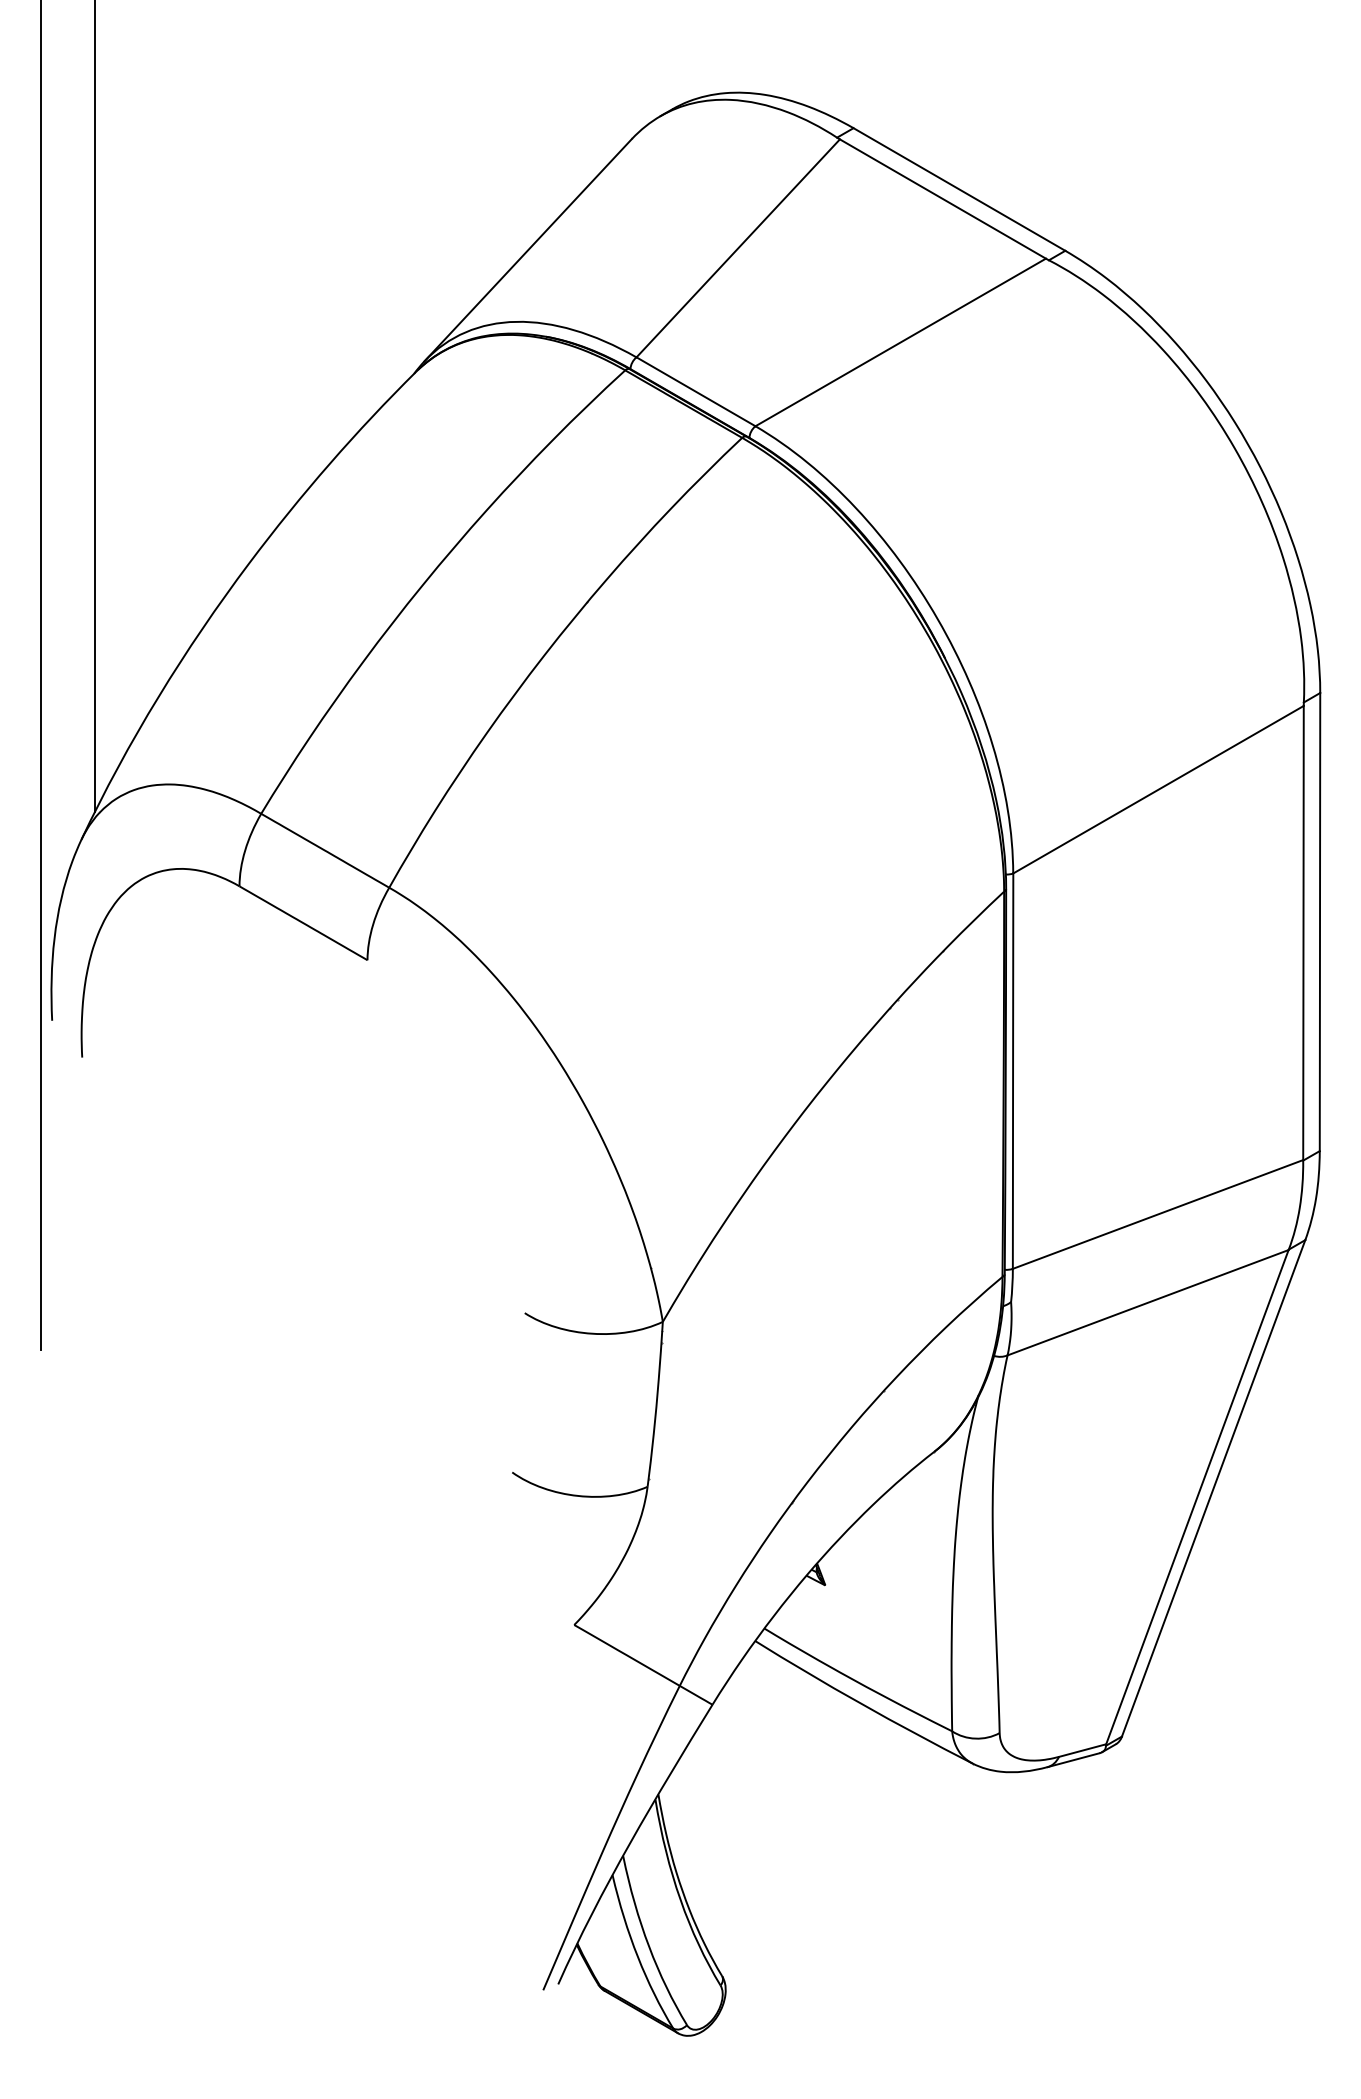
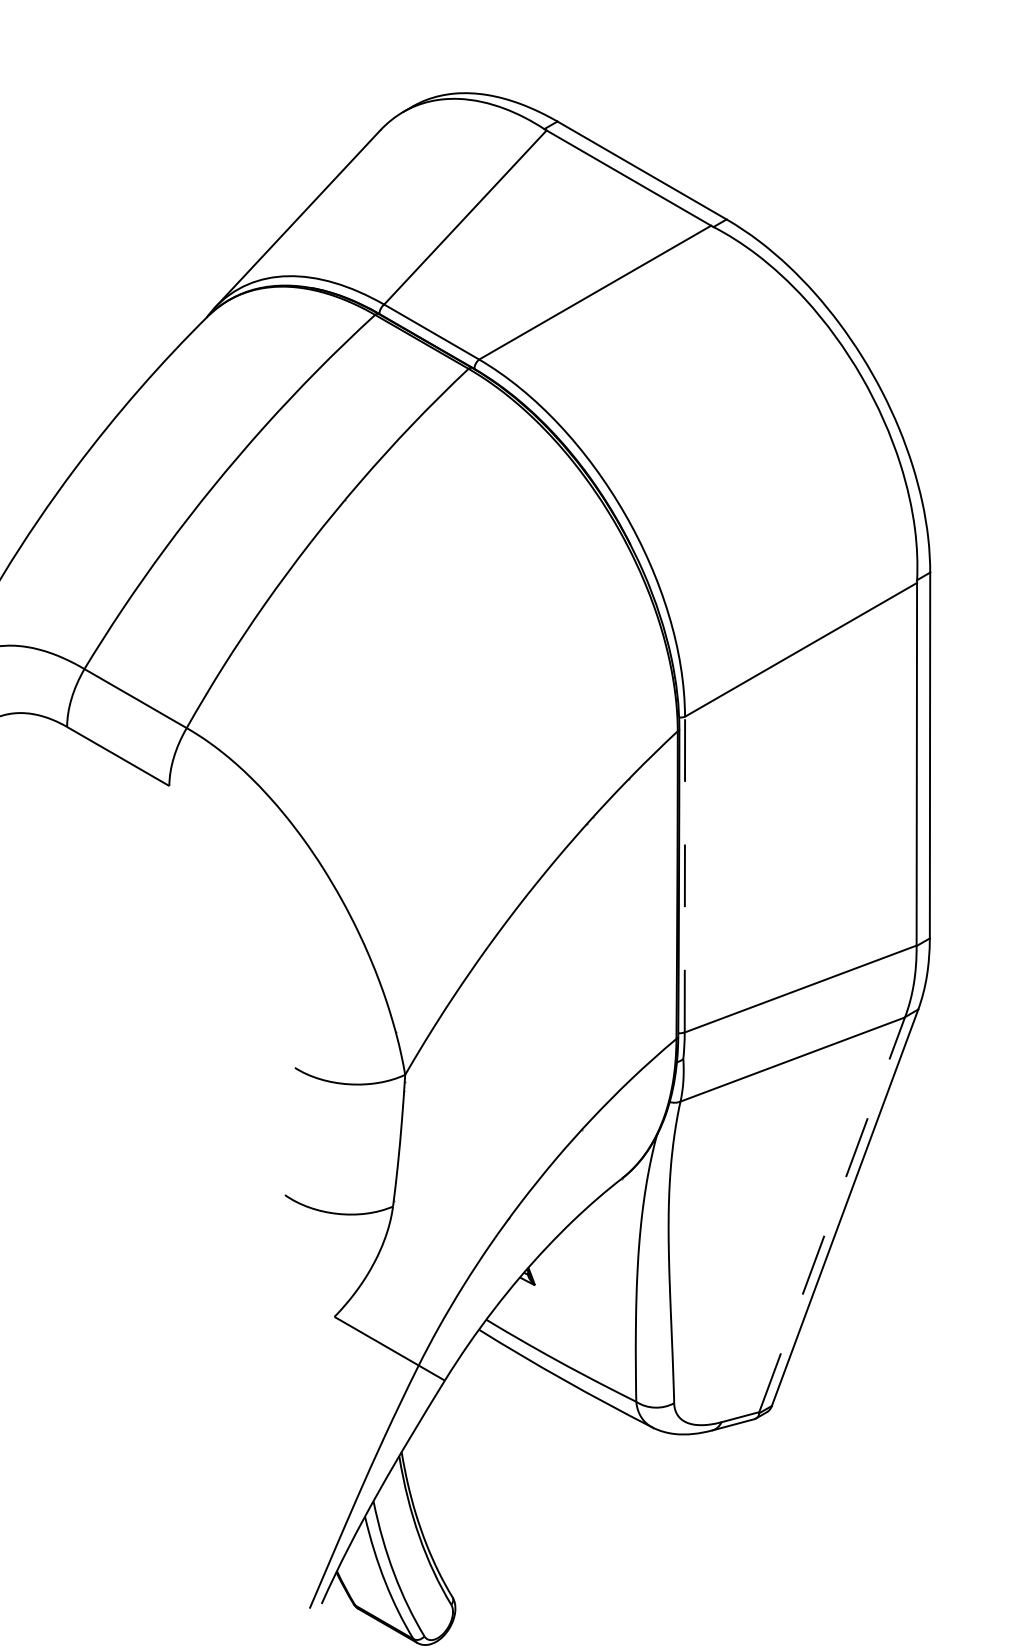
line: (1013, 1071) -> (685, 874), solid -> dashed
line: (1197, 1496) -> (832, 1214), solid -> dashed

